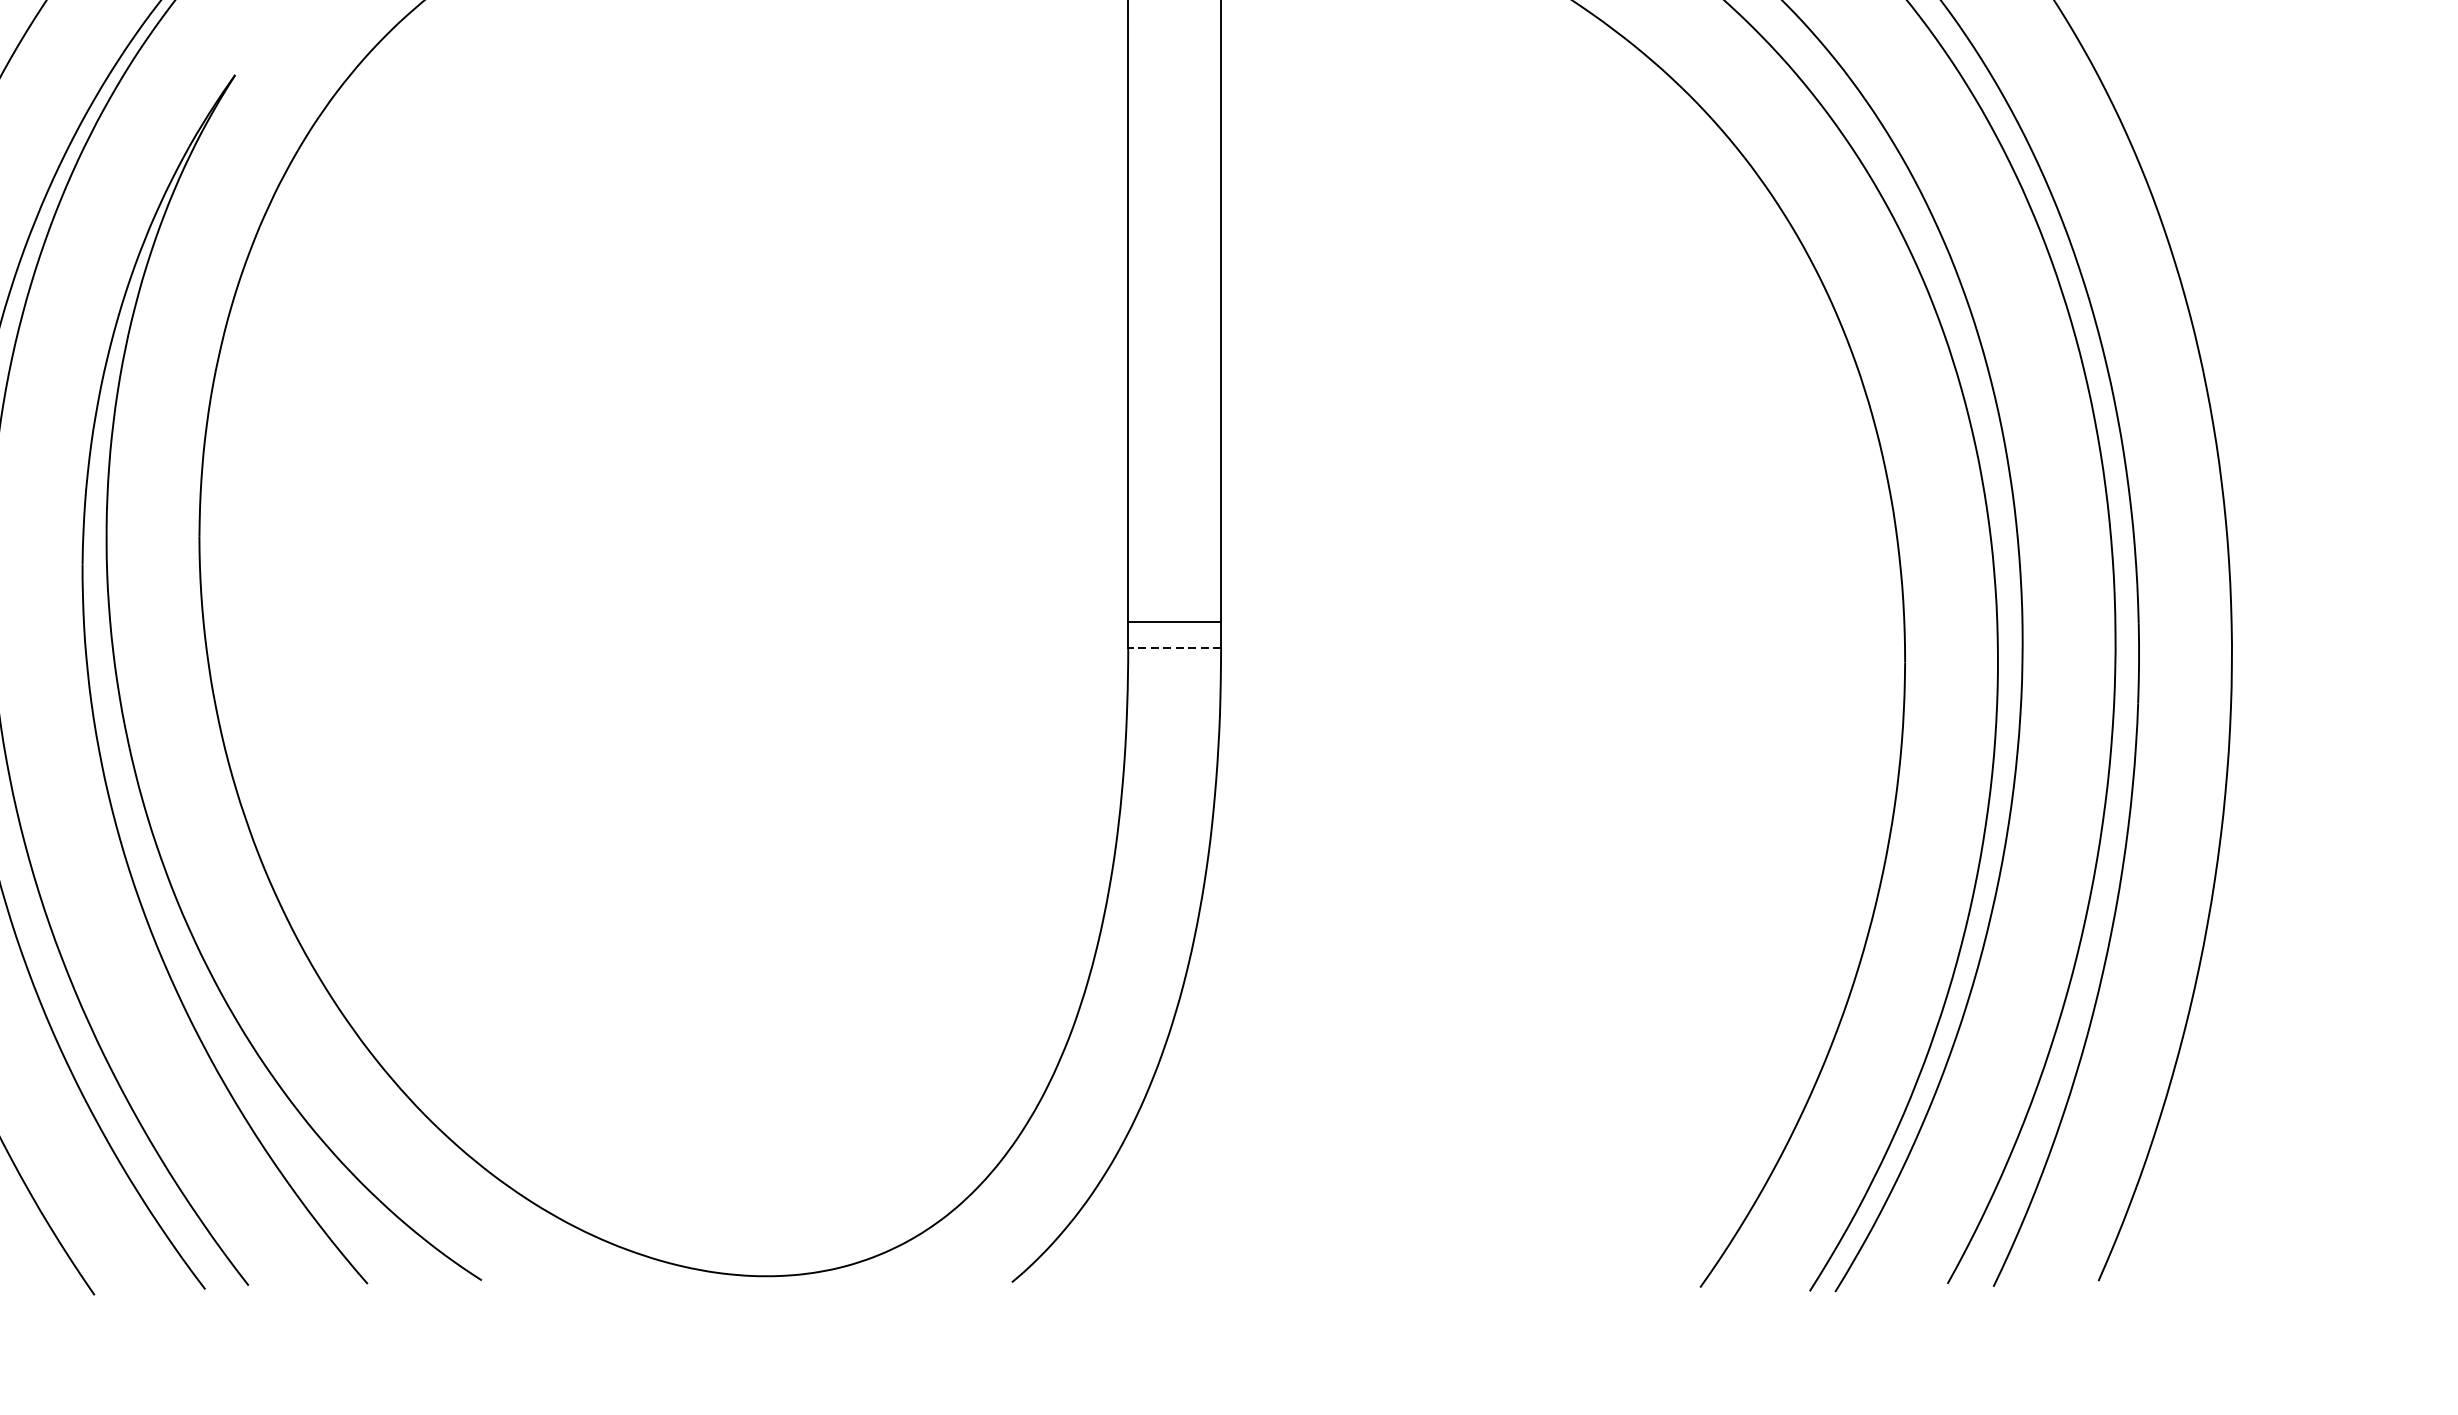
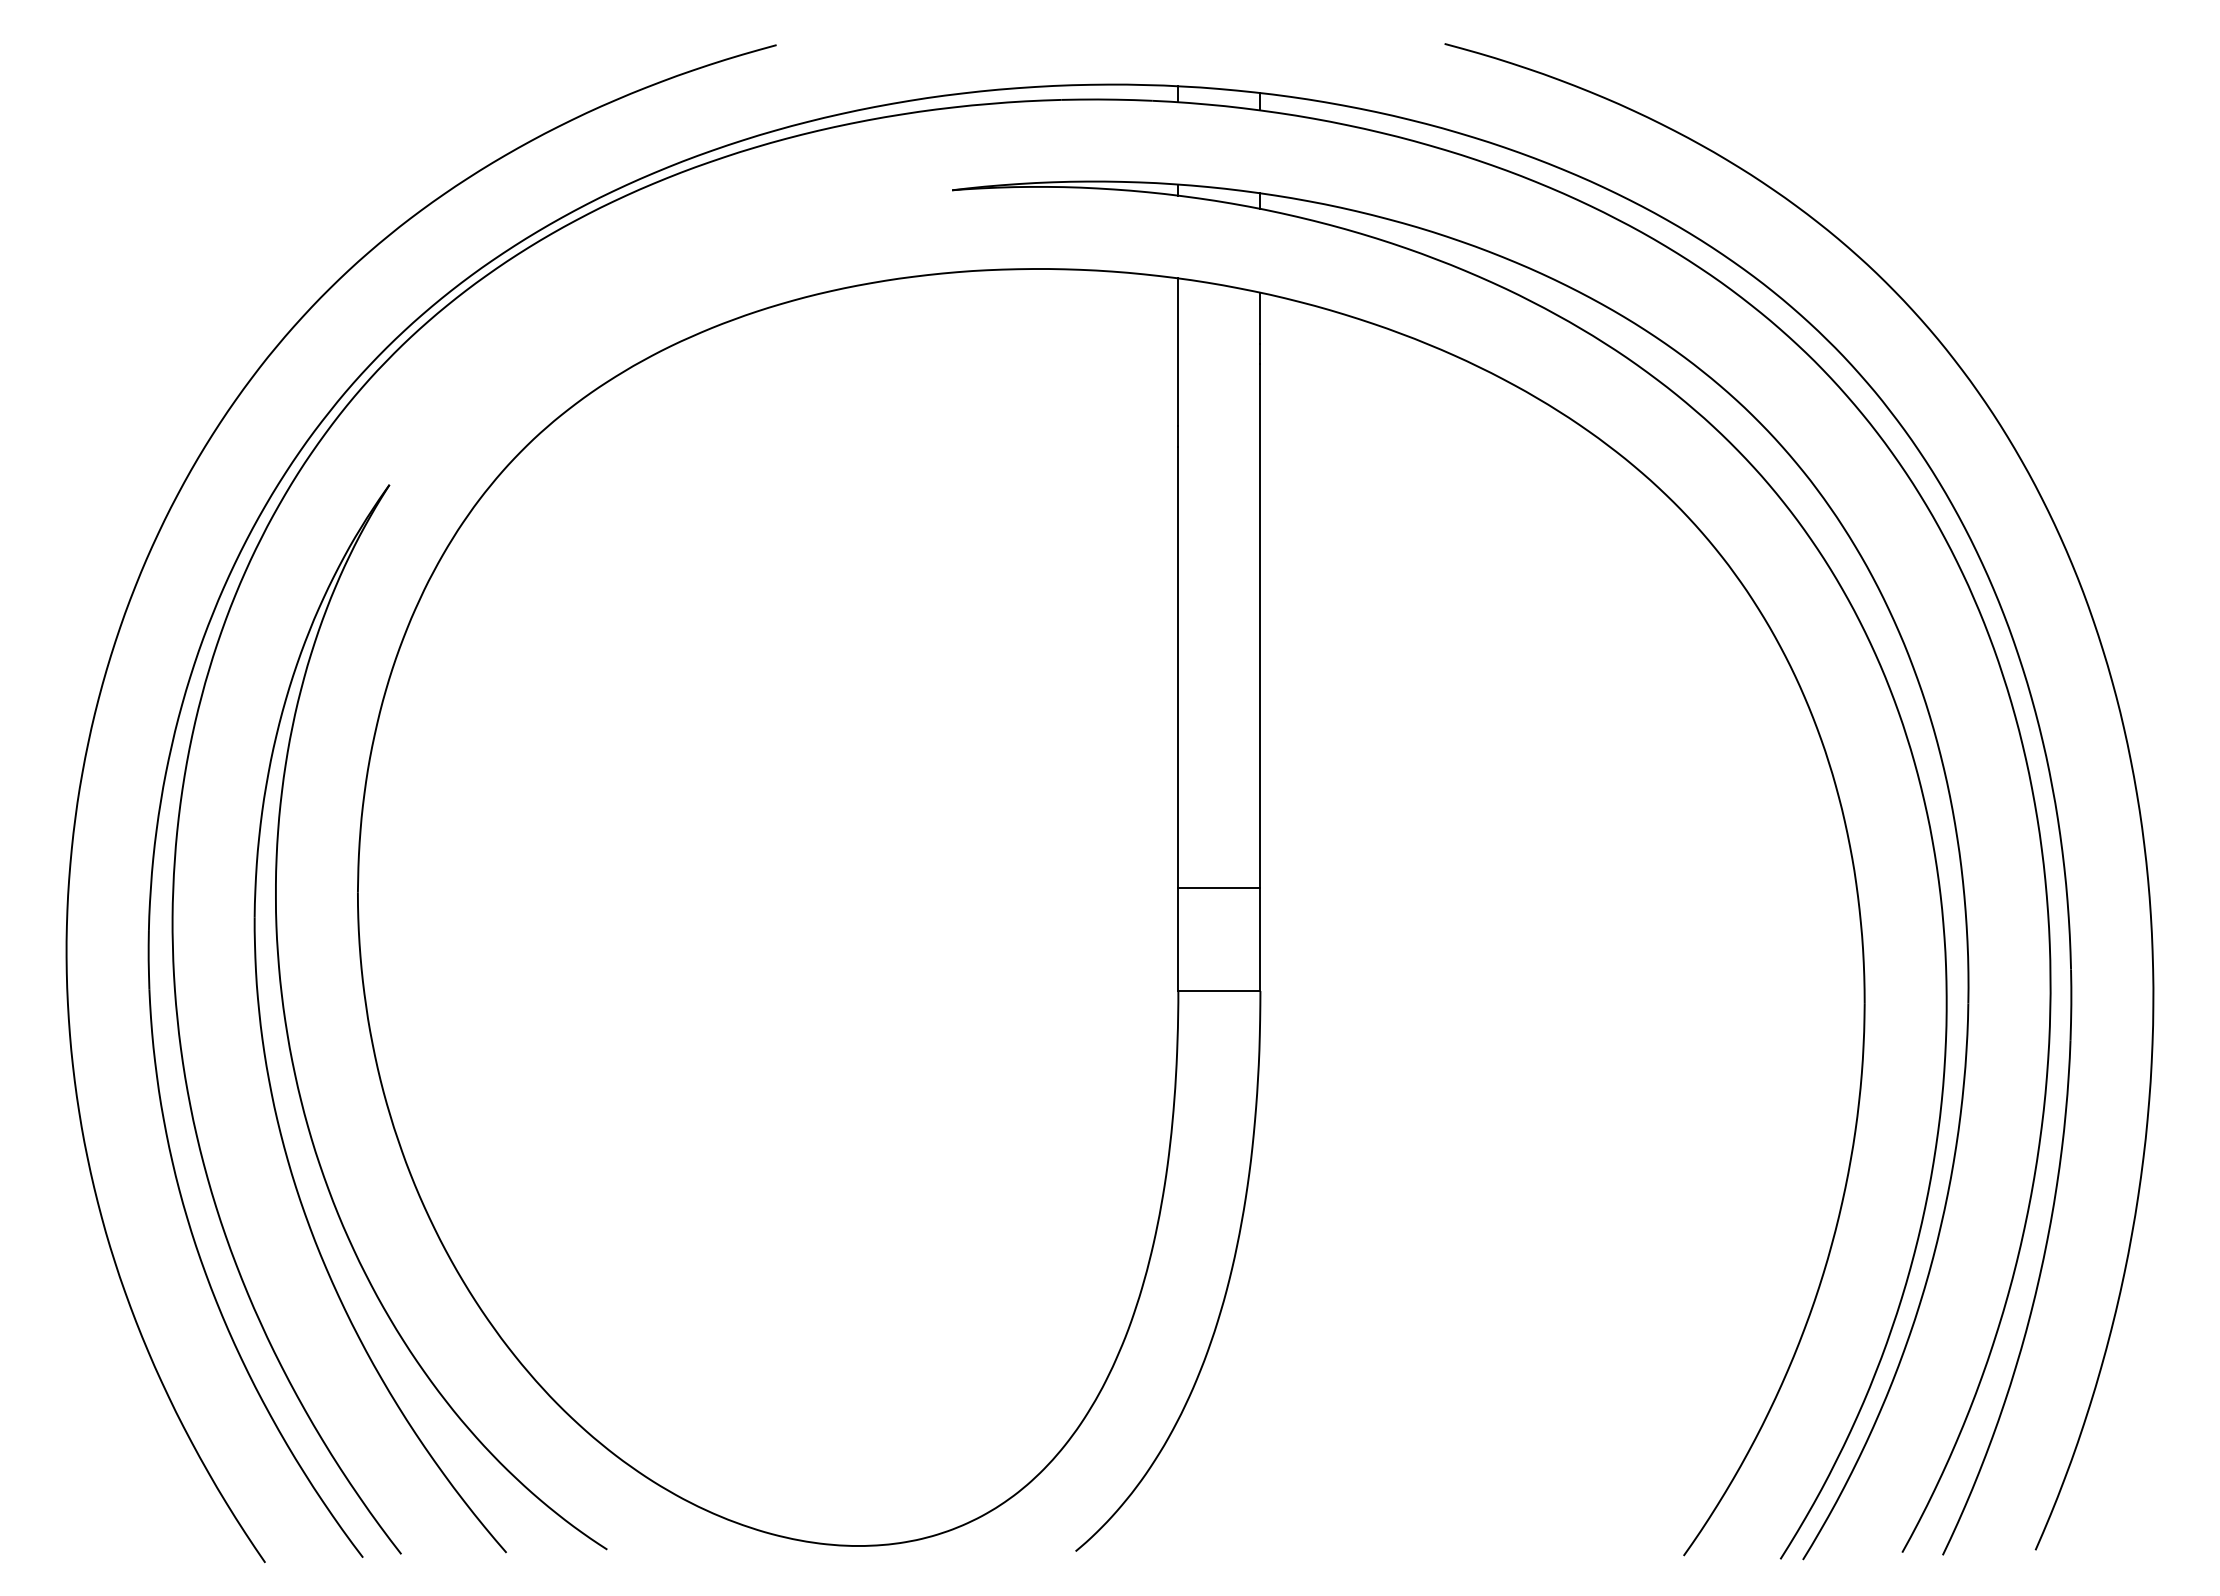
line: (1174, 622) -> (1219, 888), moved
line: (1173, 648) -> (1218, 991), dashed -> solid

